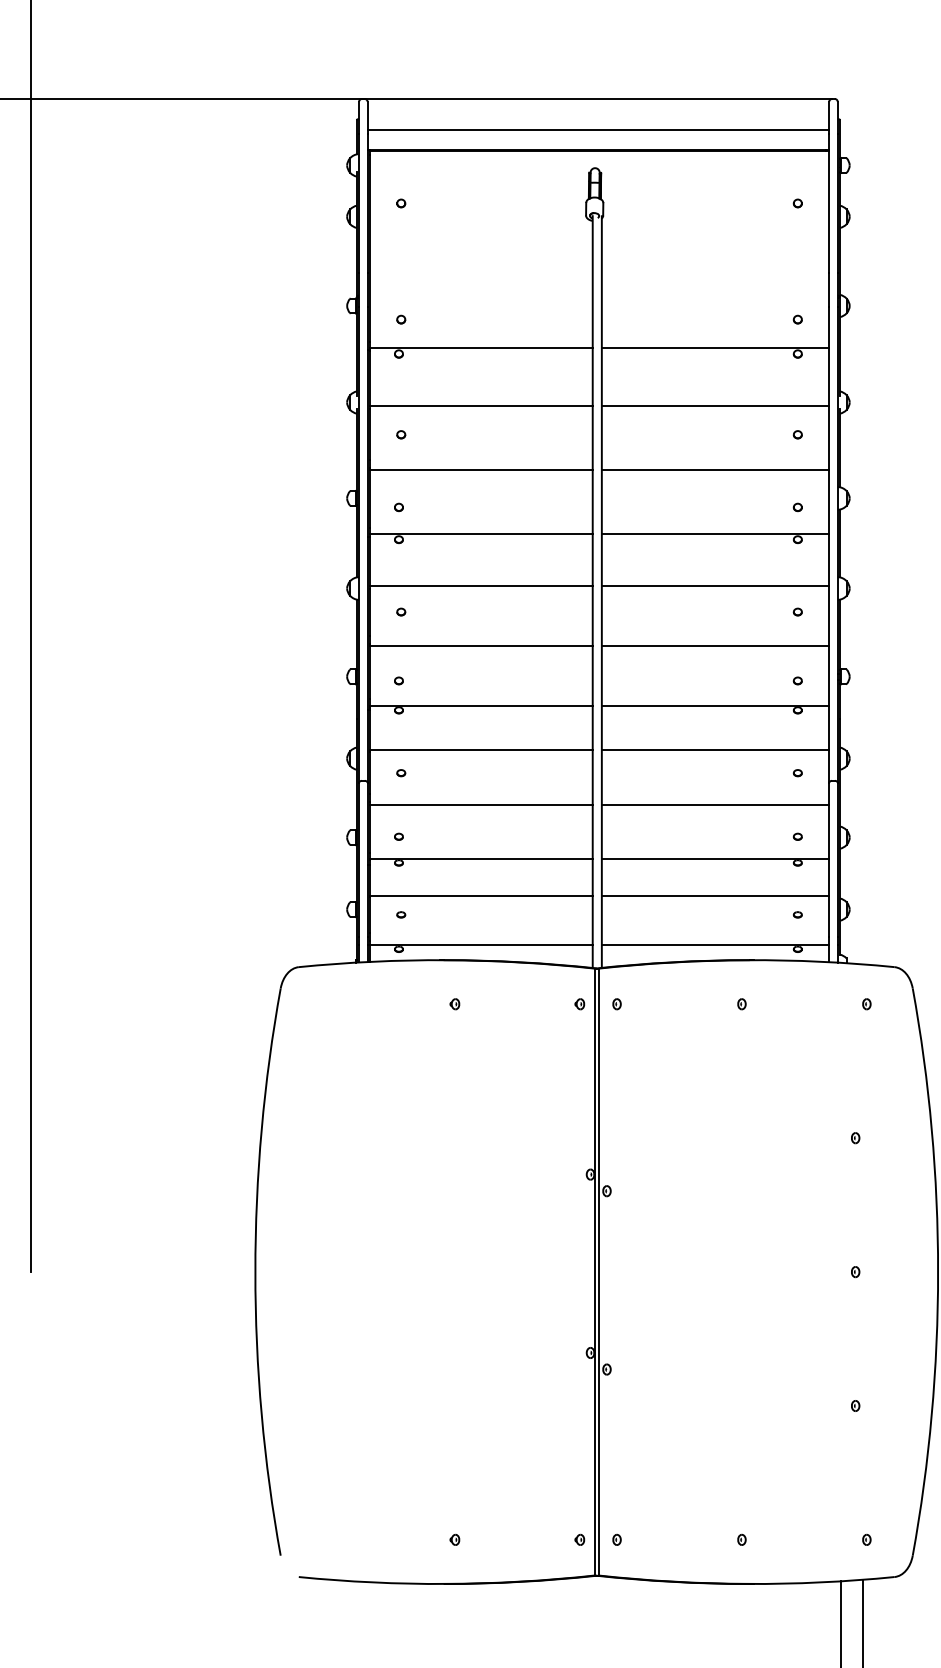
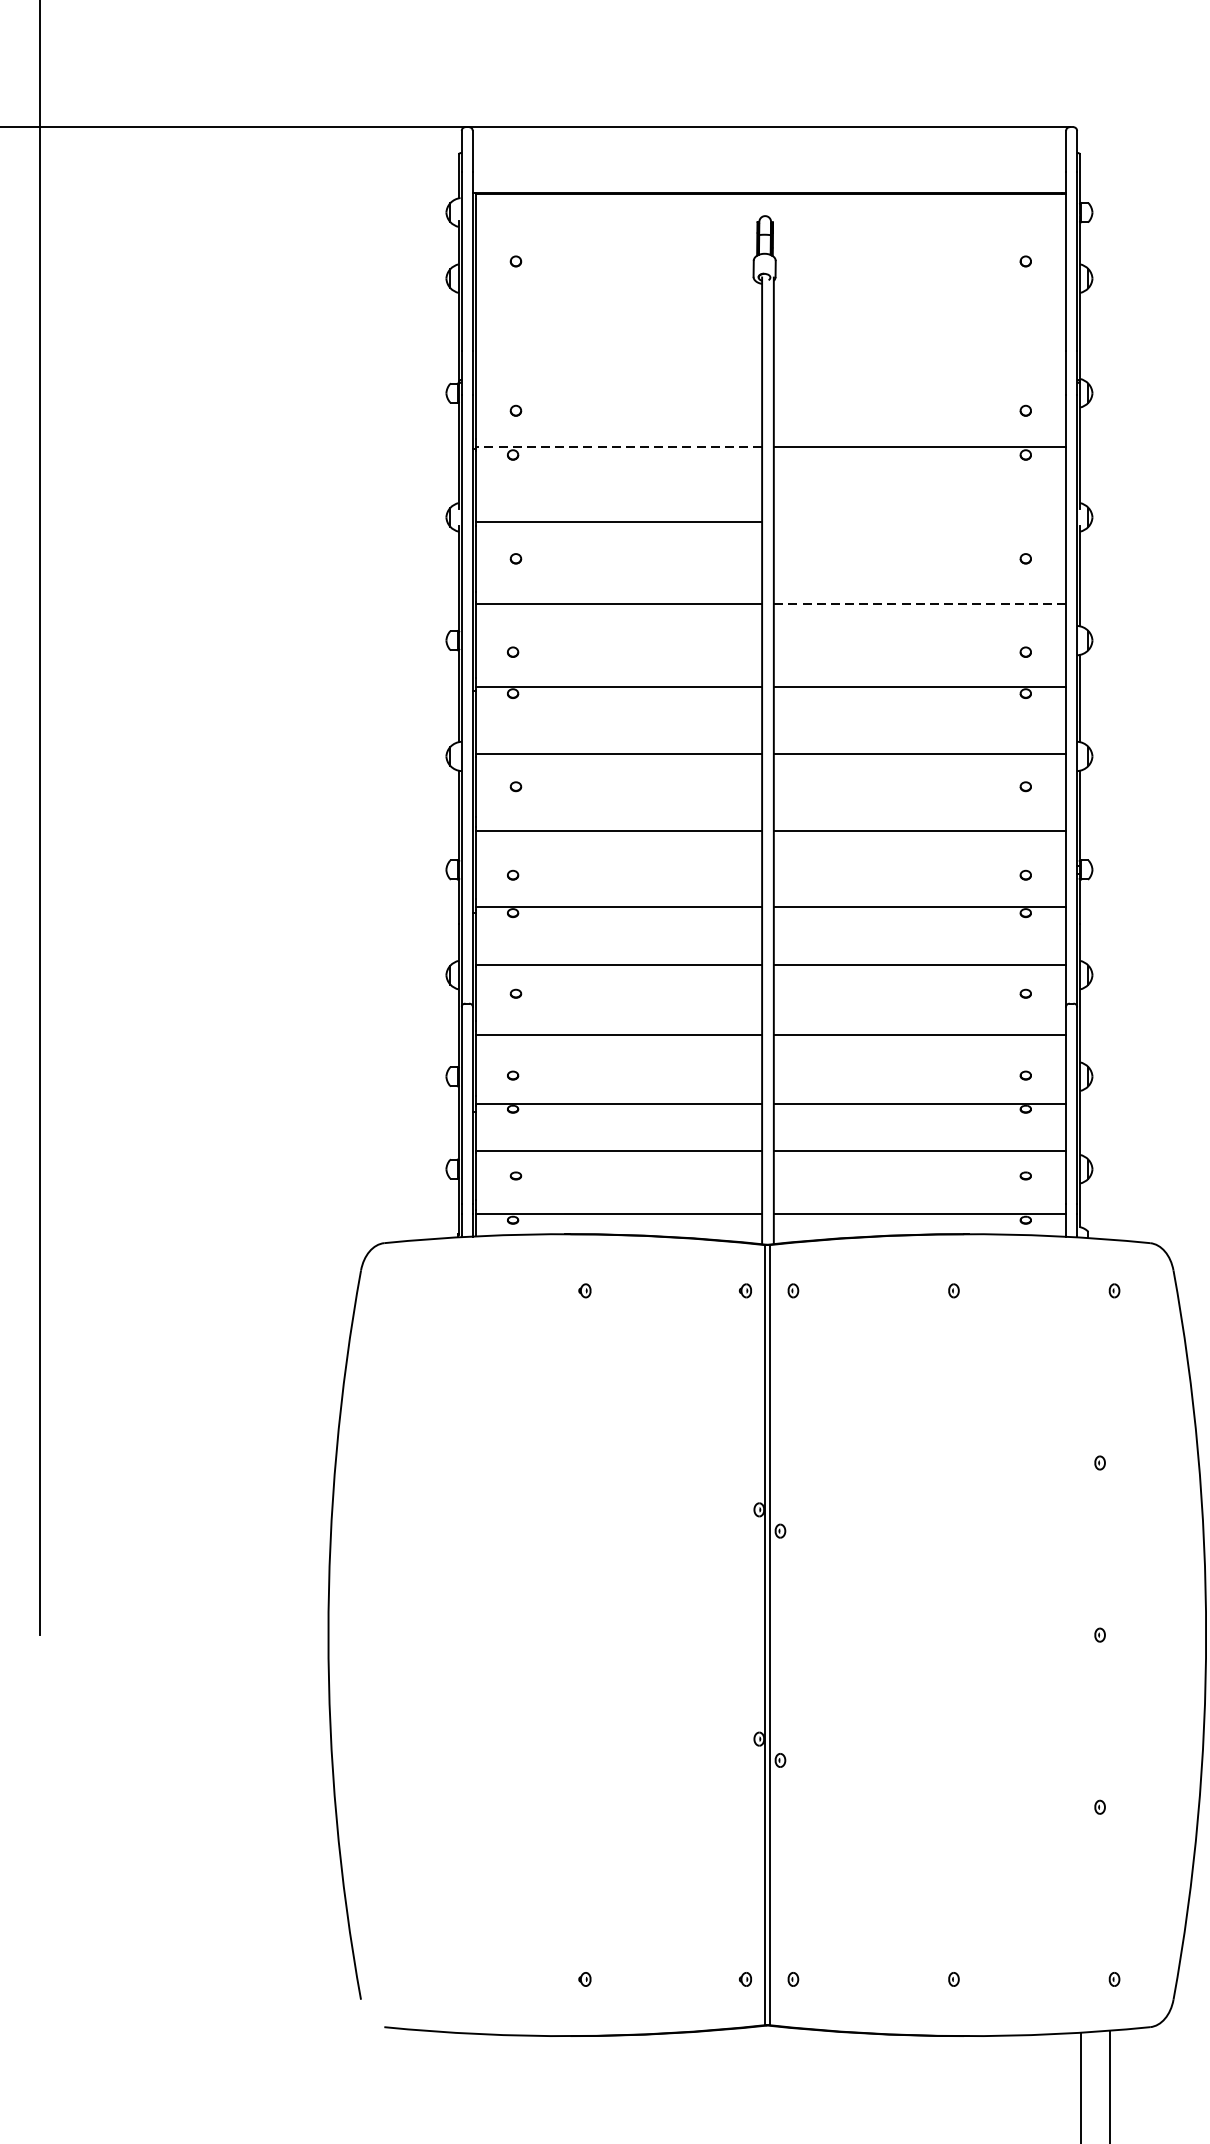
line: (598, 130) -> (769, 167), removed
line: (480, 348) -> (617, 447), solid -> dashed
line: (715, 406) -> (919, 522), removed
line: (715, 470) -> (919, 604), solid -> dashed

